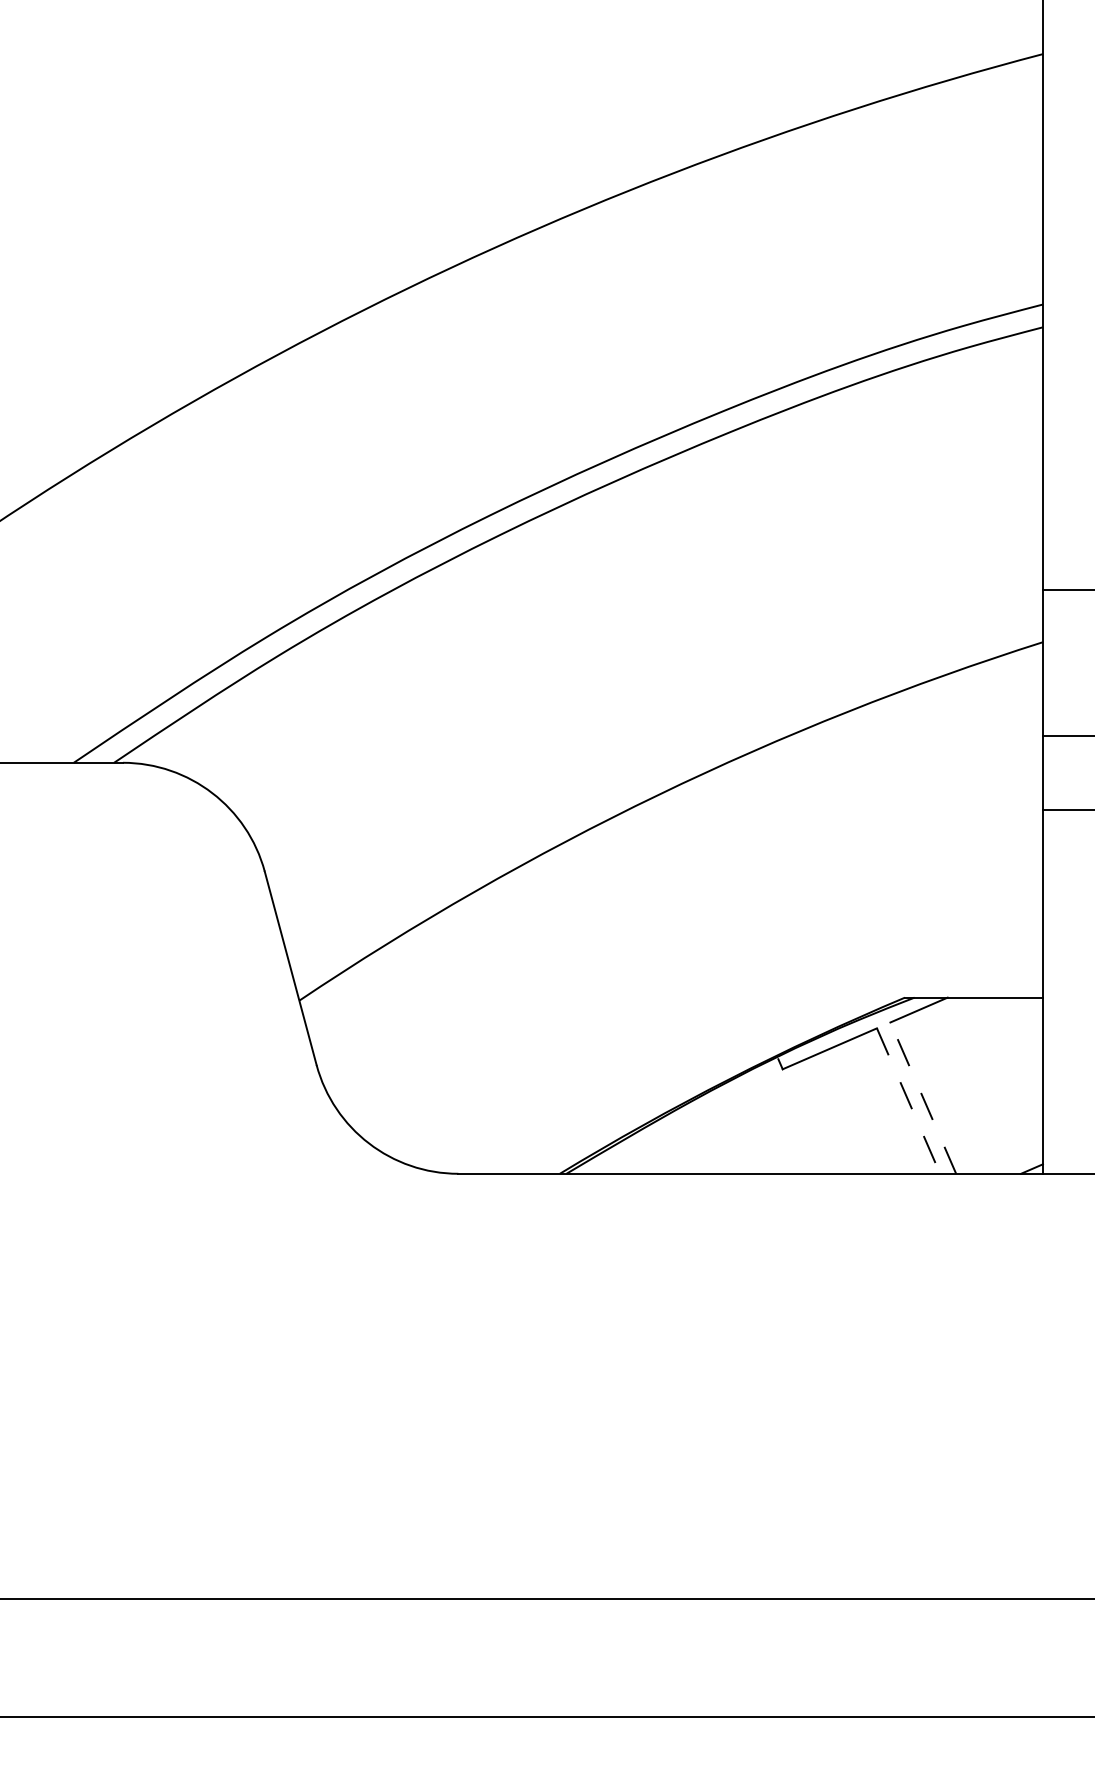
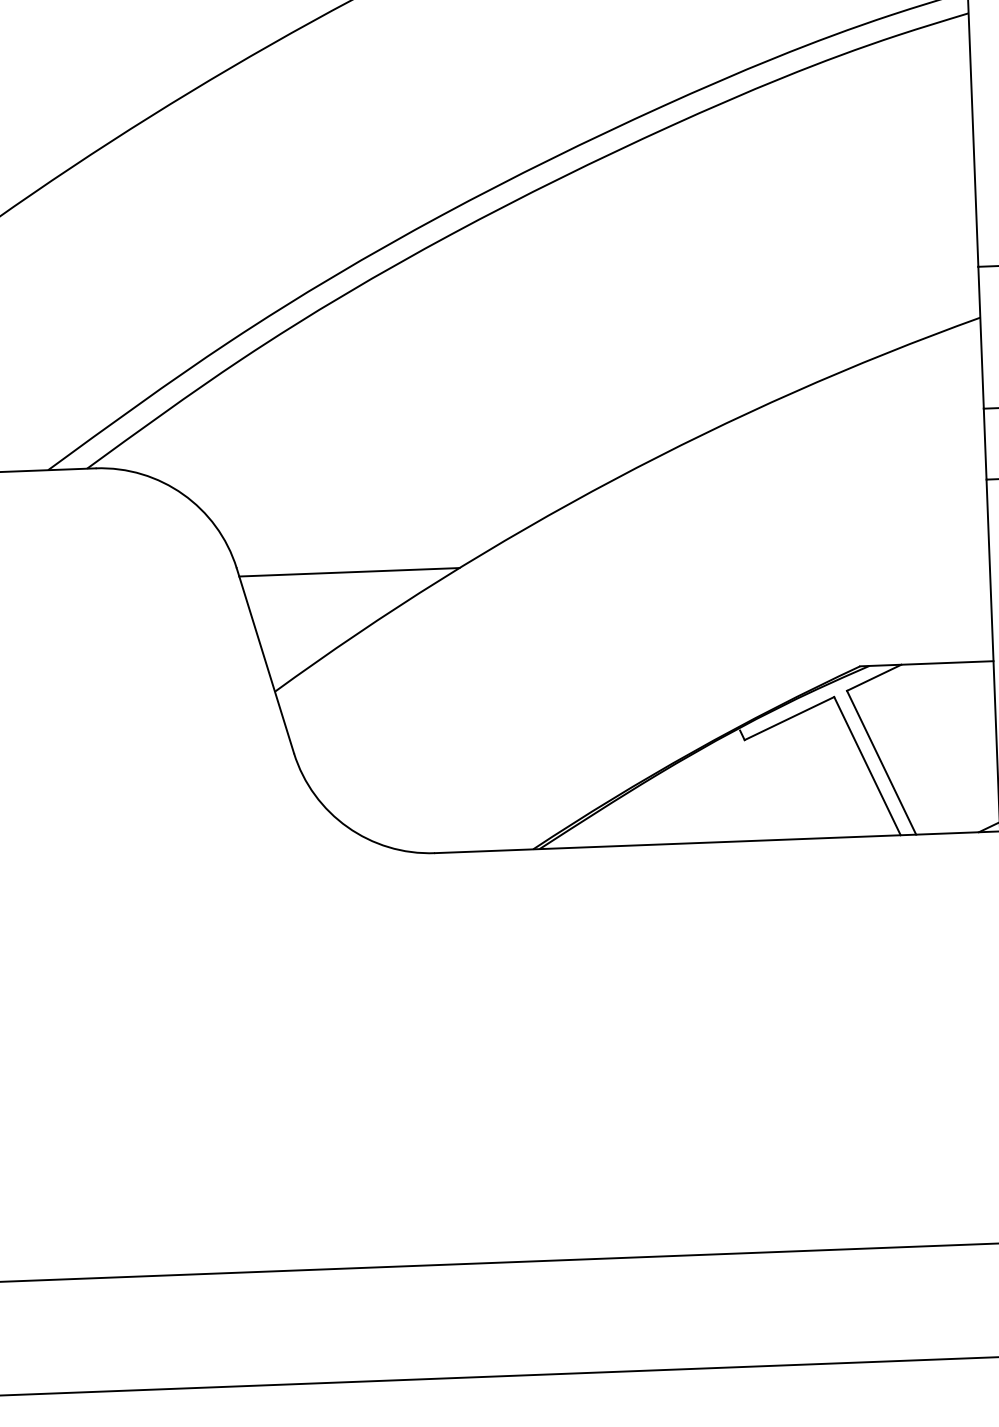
line: (380, 880) -> (348, 572), added
line: (923, 1097) -> (881, 762), dashed -> solid
line: (908, 1101) -> (867, 766), dashed -> solid

